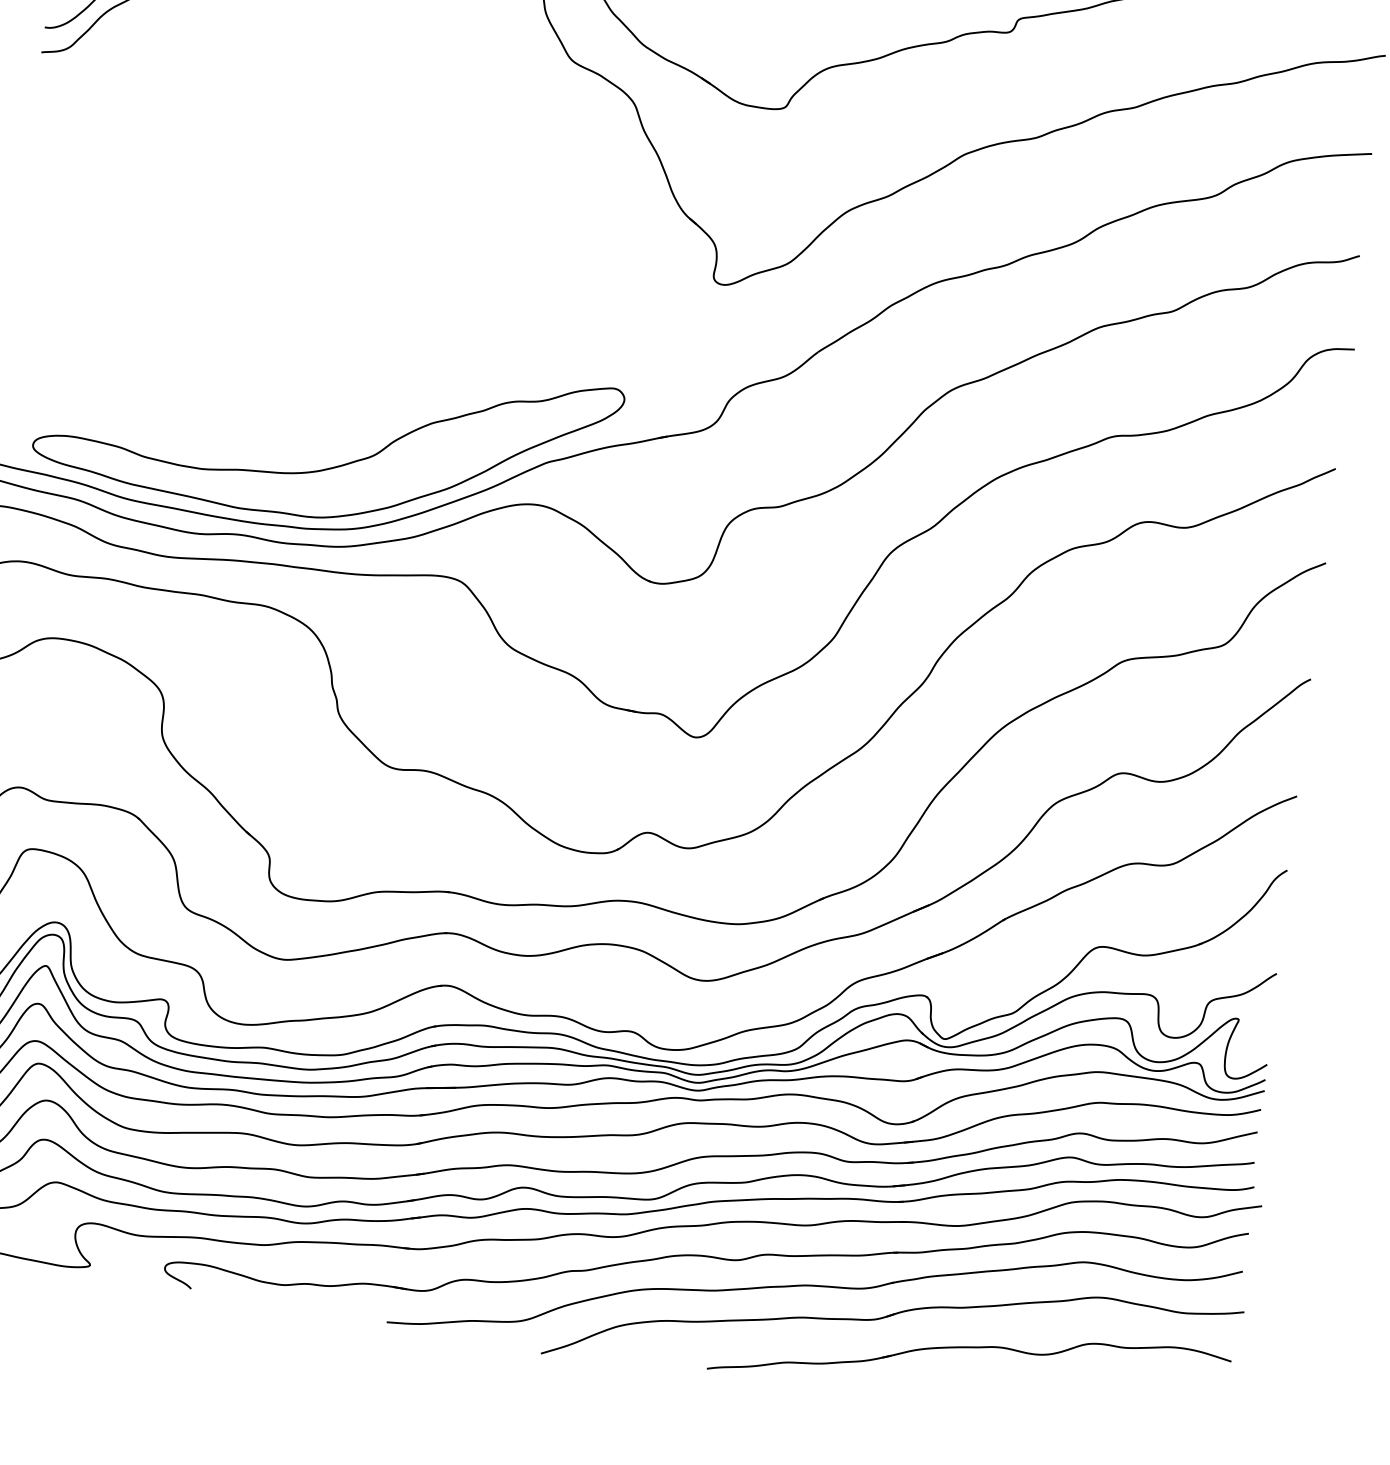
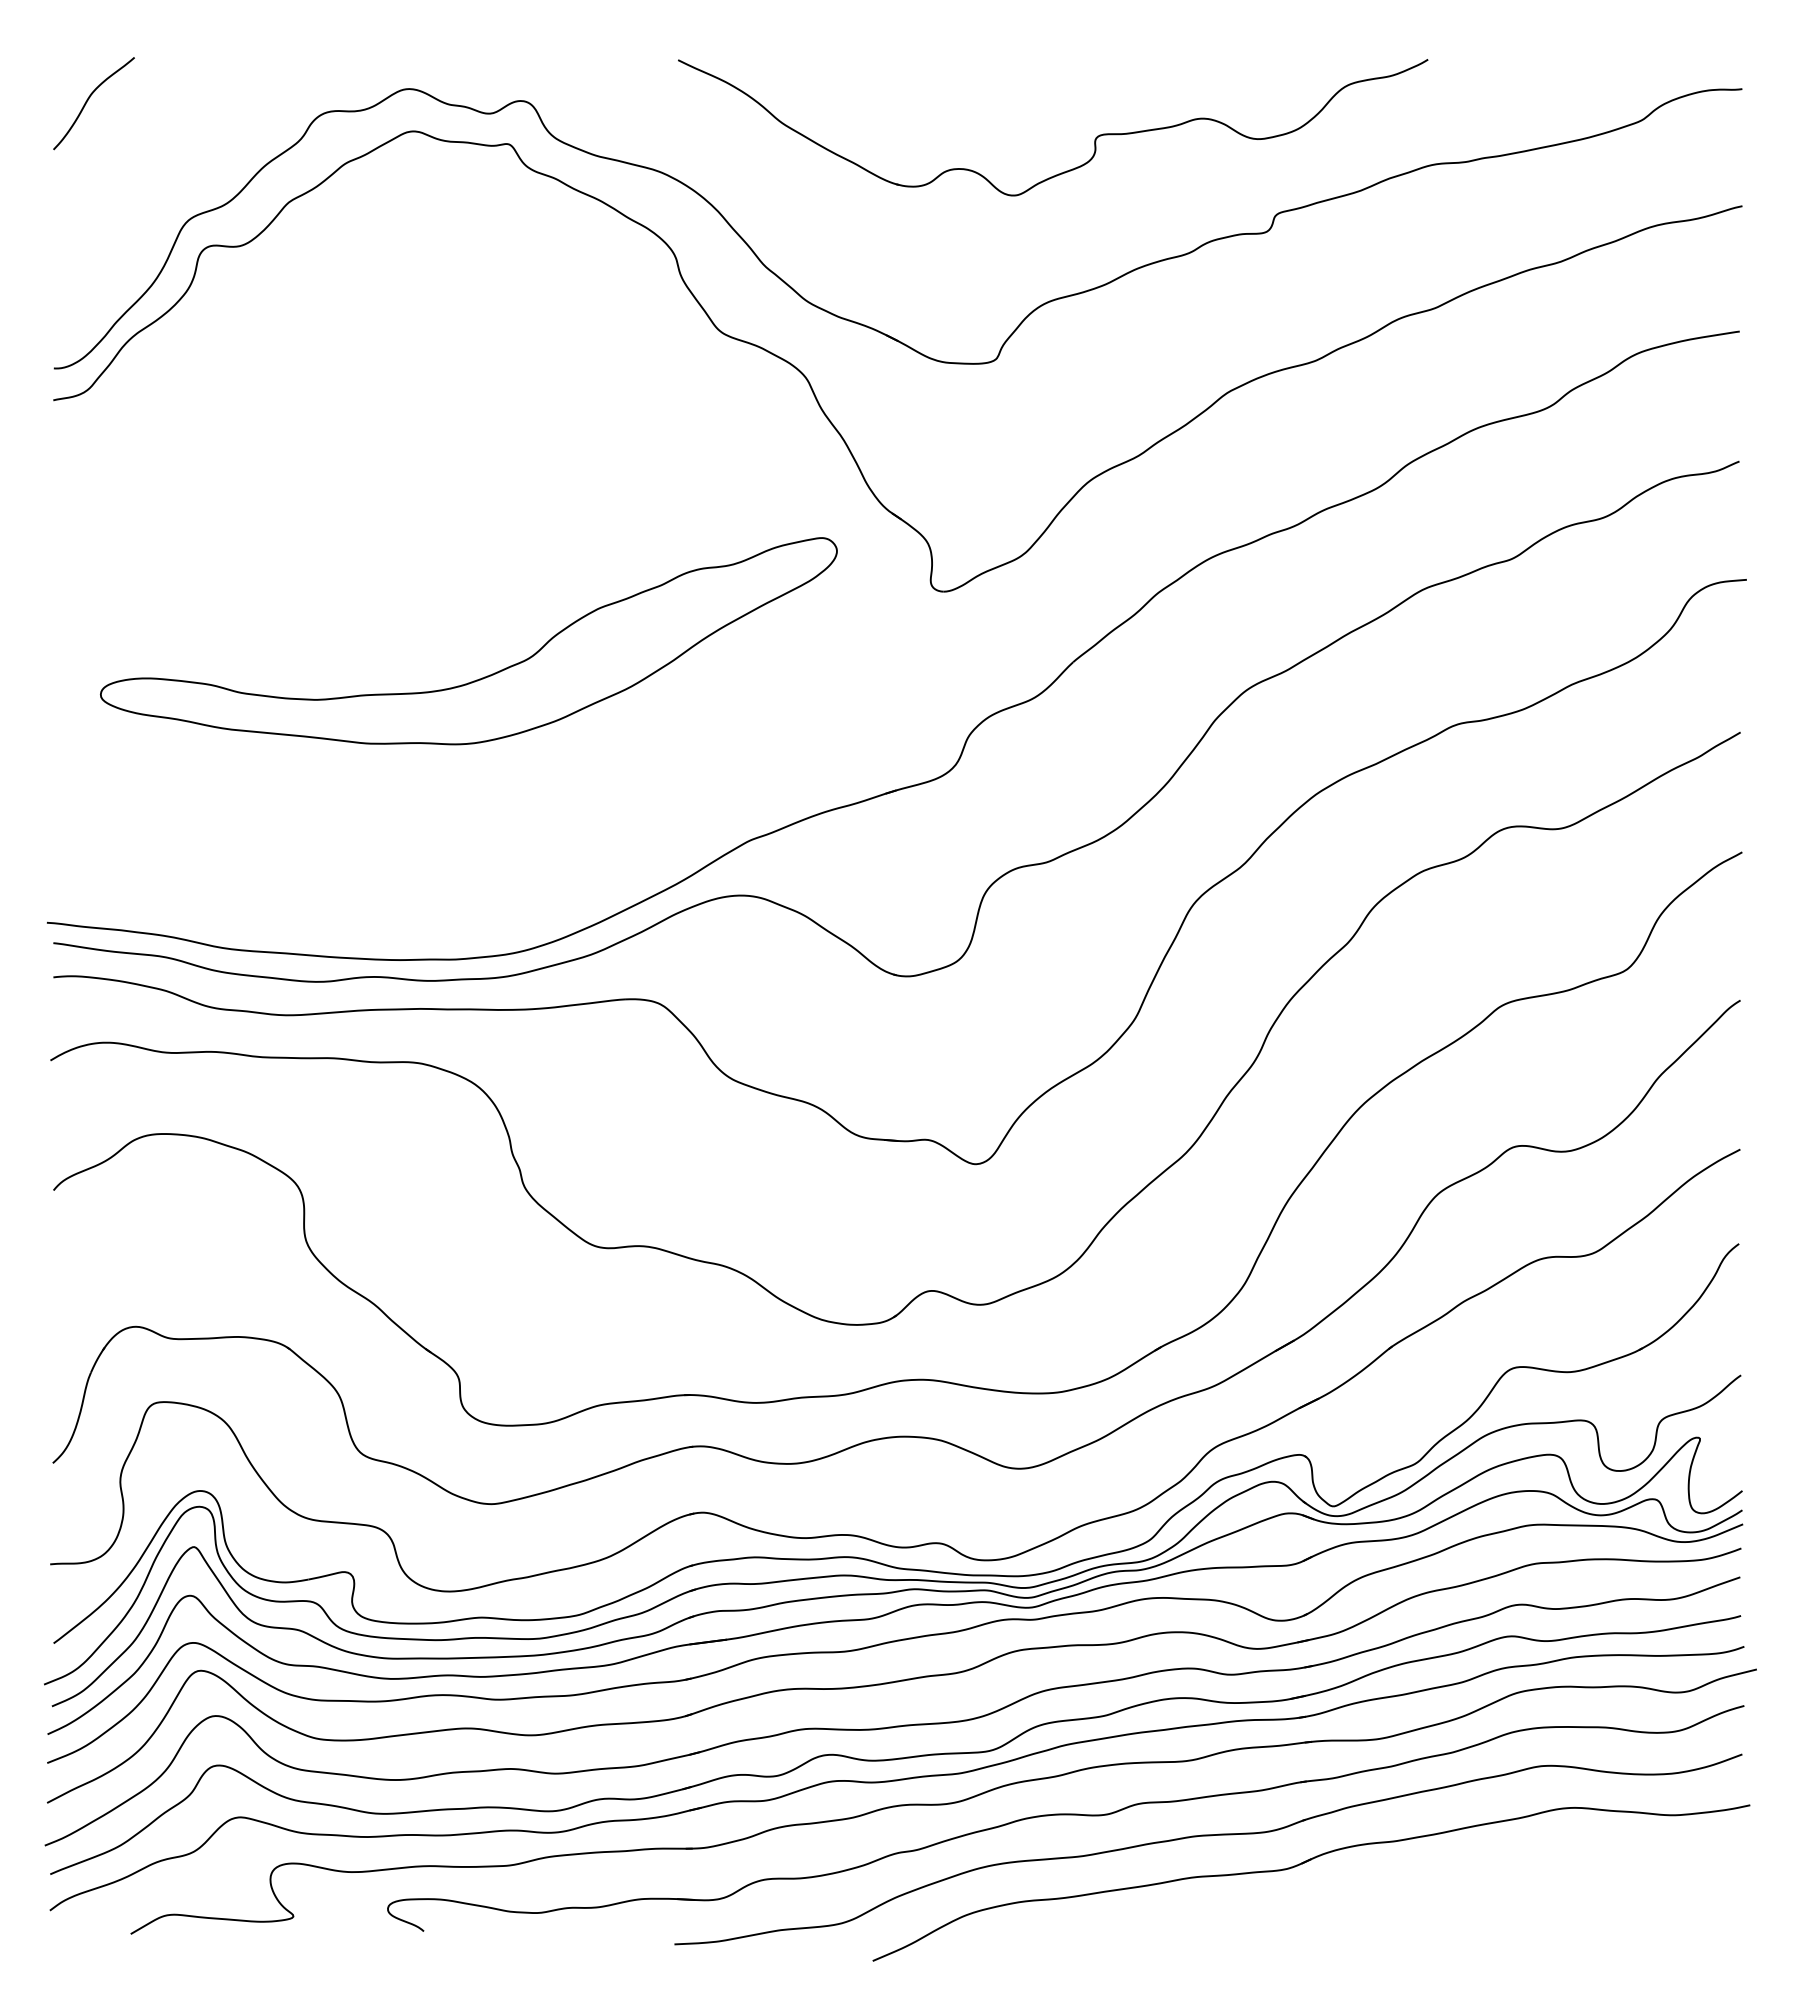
part: (336, 466) -> (484, 676), moved
part: (971, 1348) -> (1412, 1890), removed

